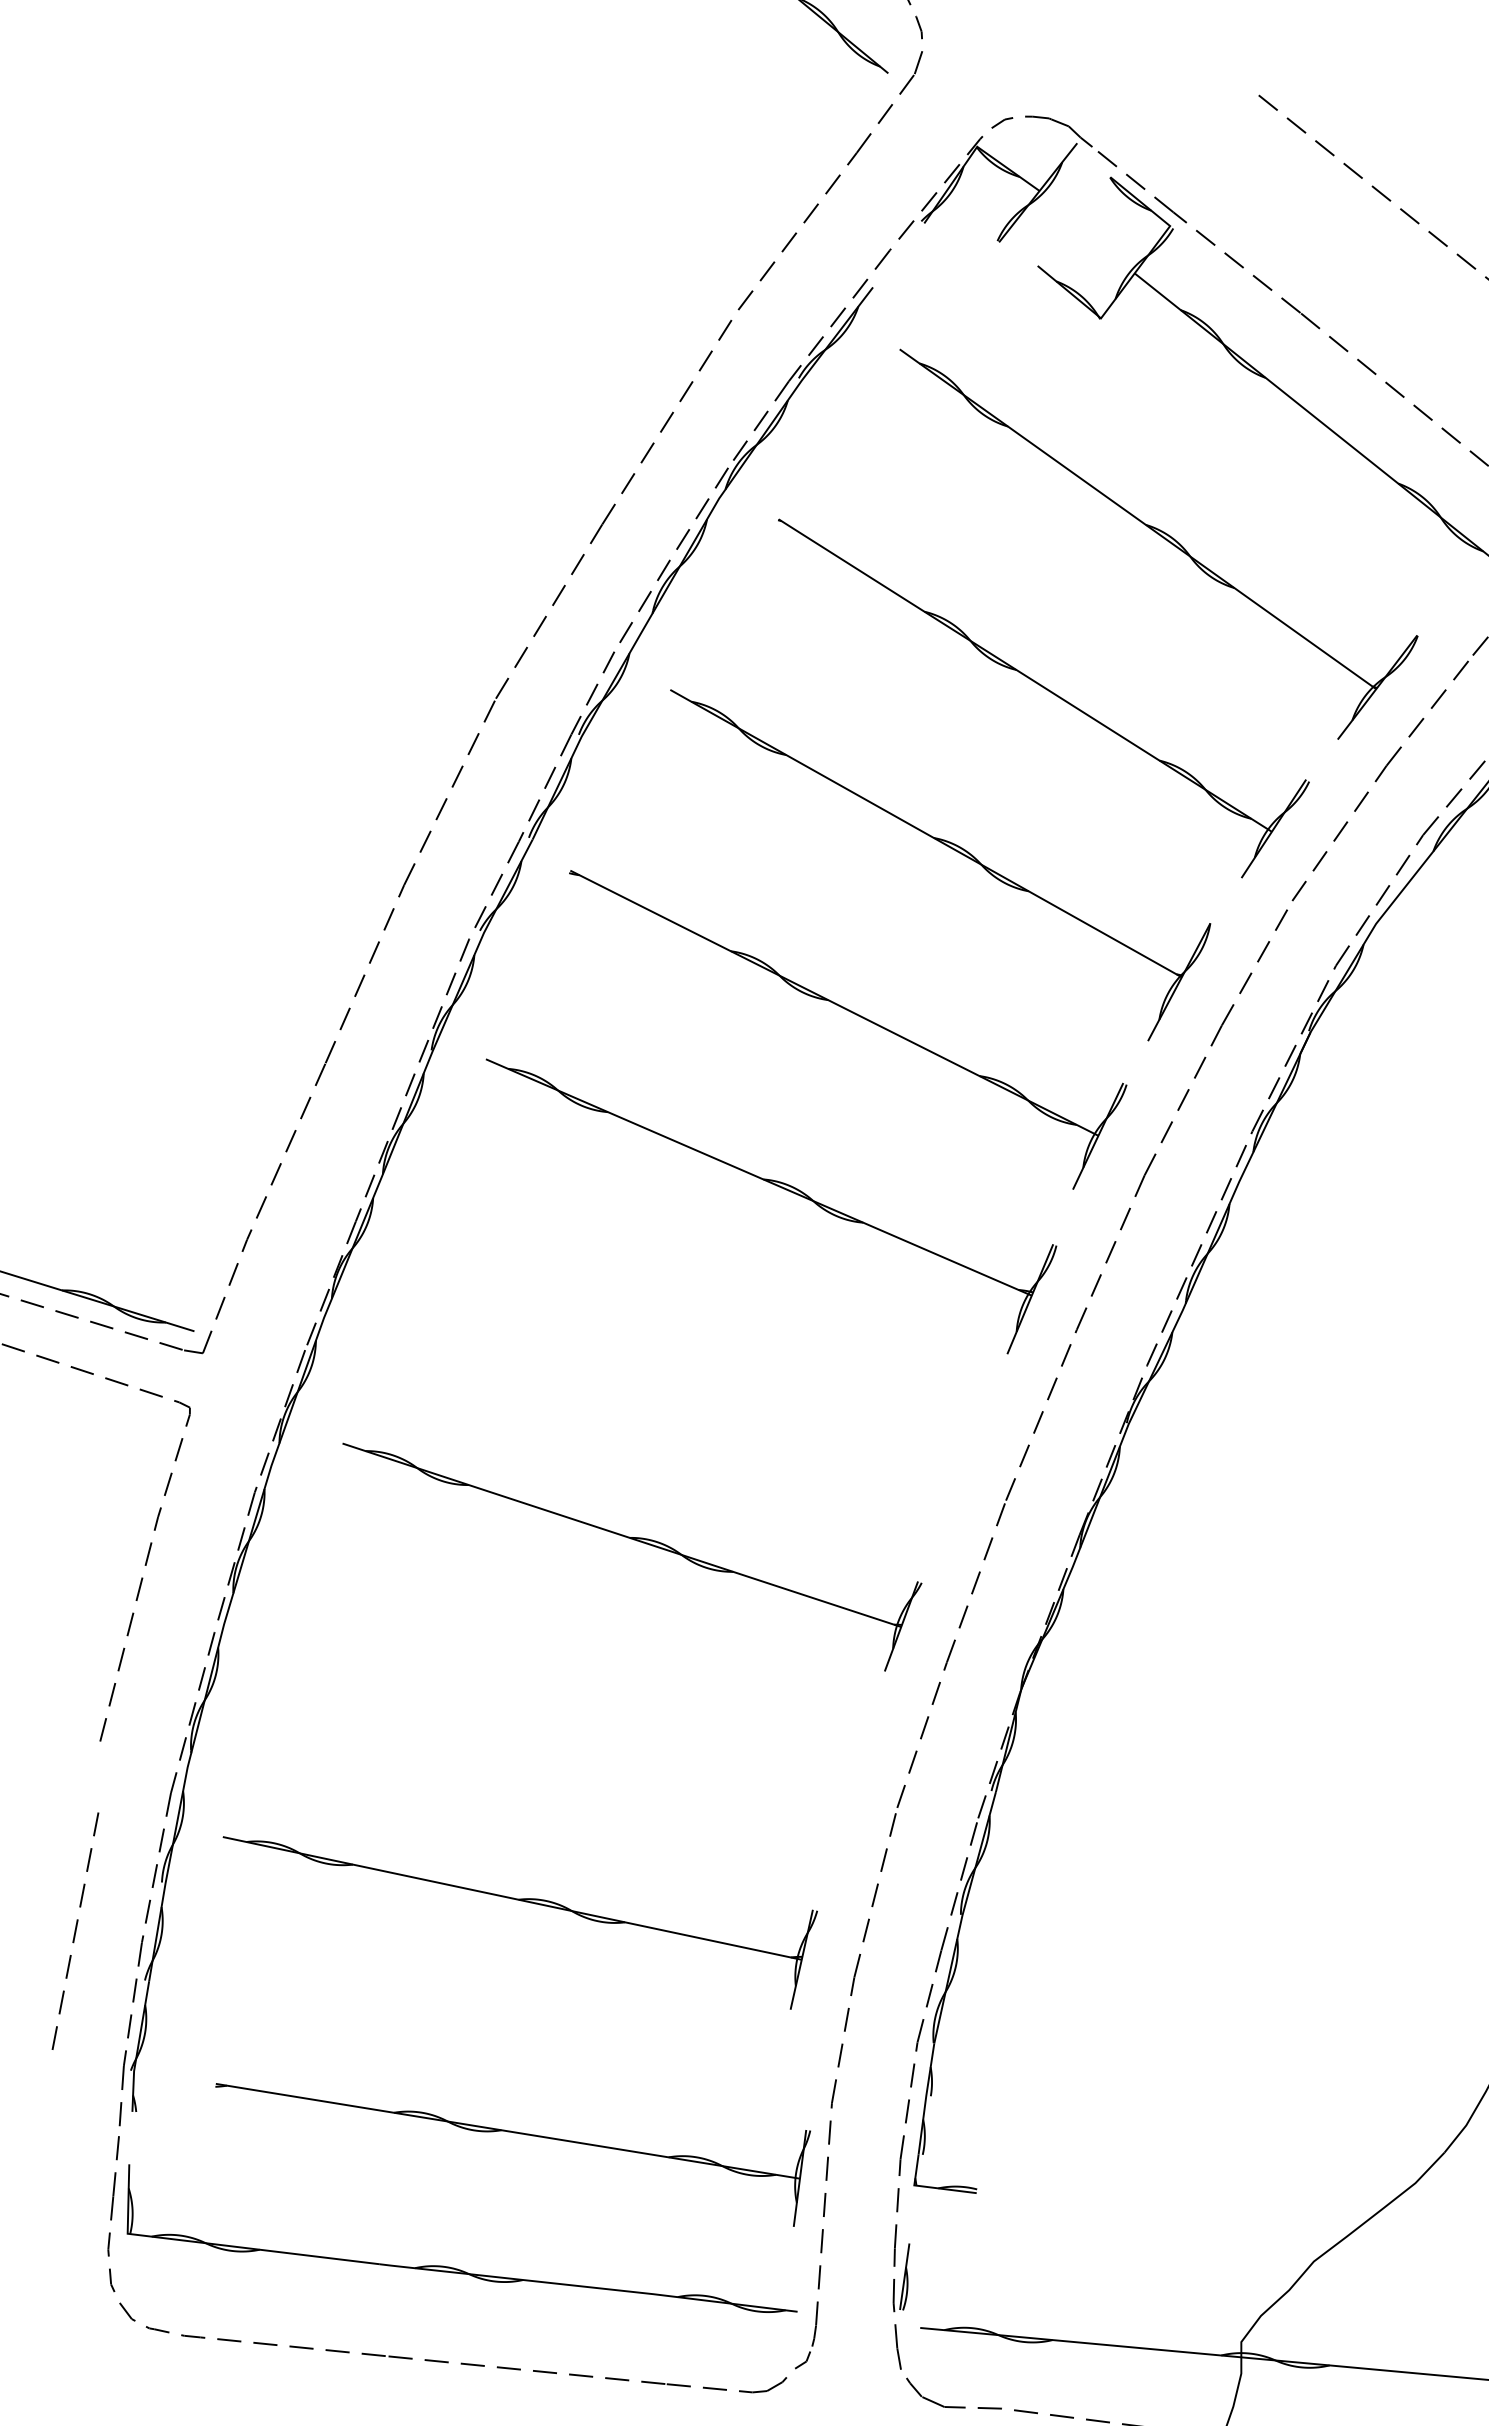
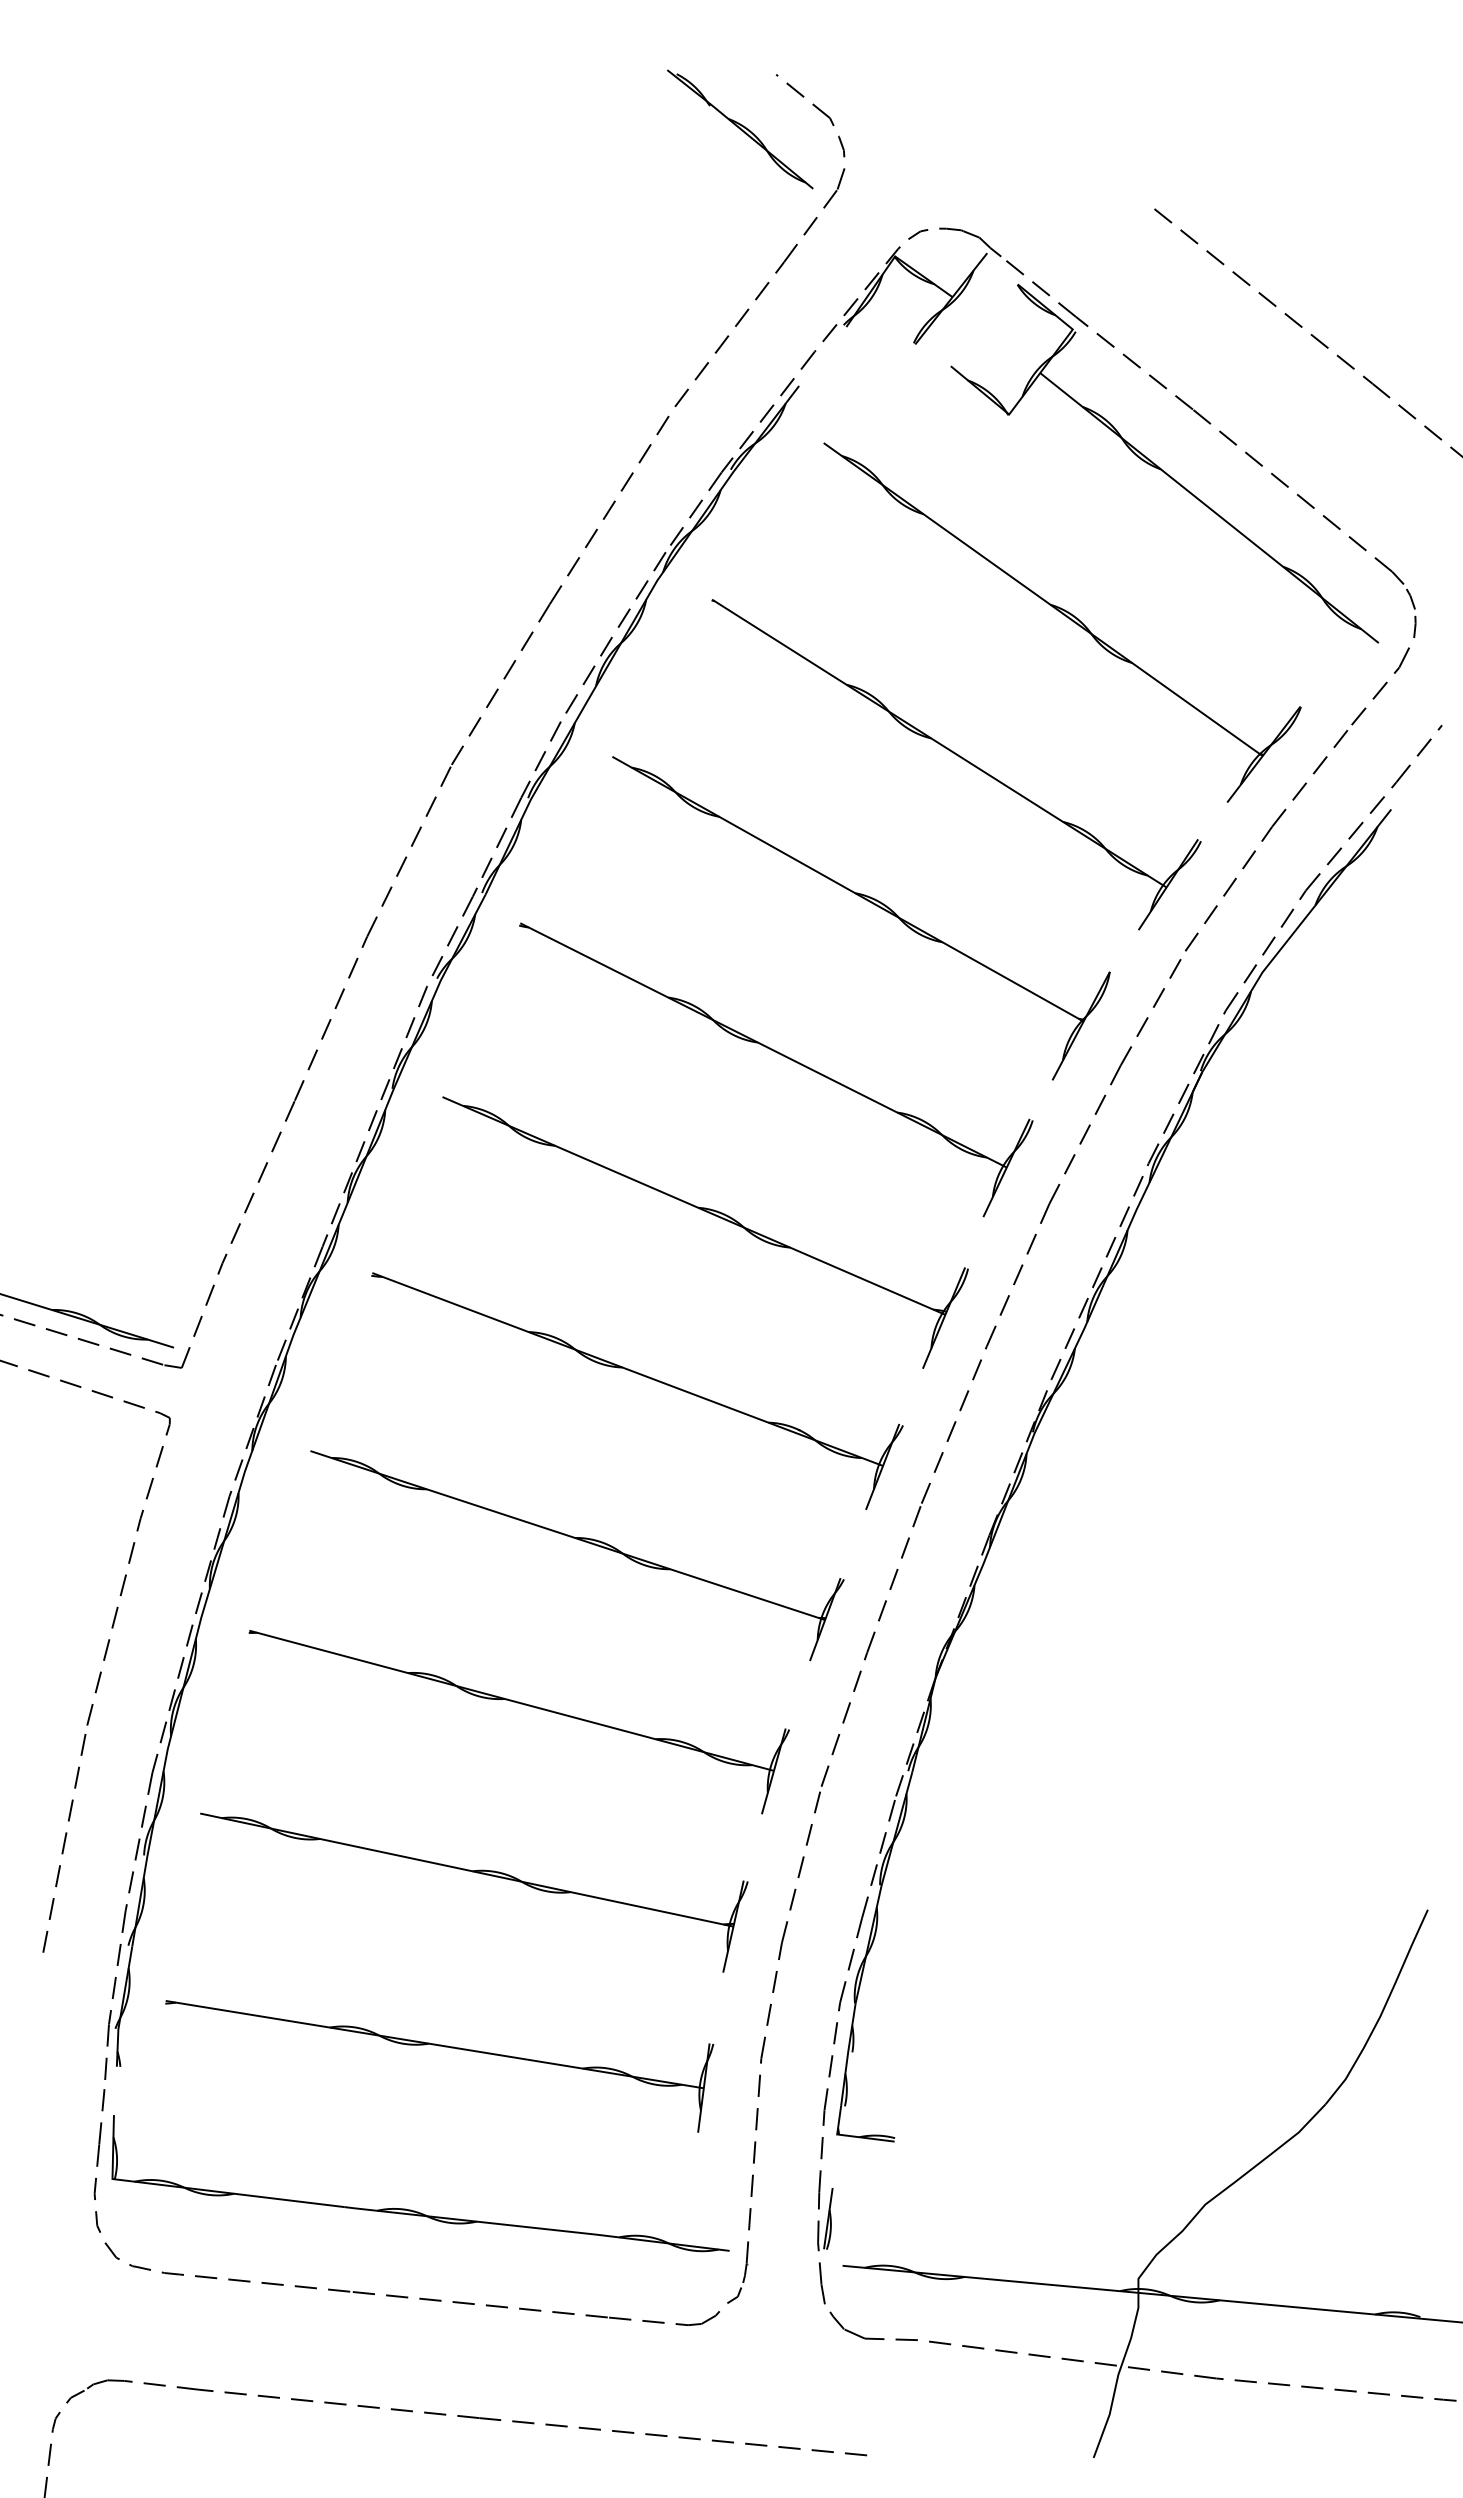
part: (704, 1362) -> (643, 1376), added
part: (574, 1719) -> (524, 1705), added
line: (75, 1931) -> (64, 1843), moved
part: (518, 2134) -> (444, 2047), moved

